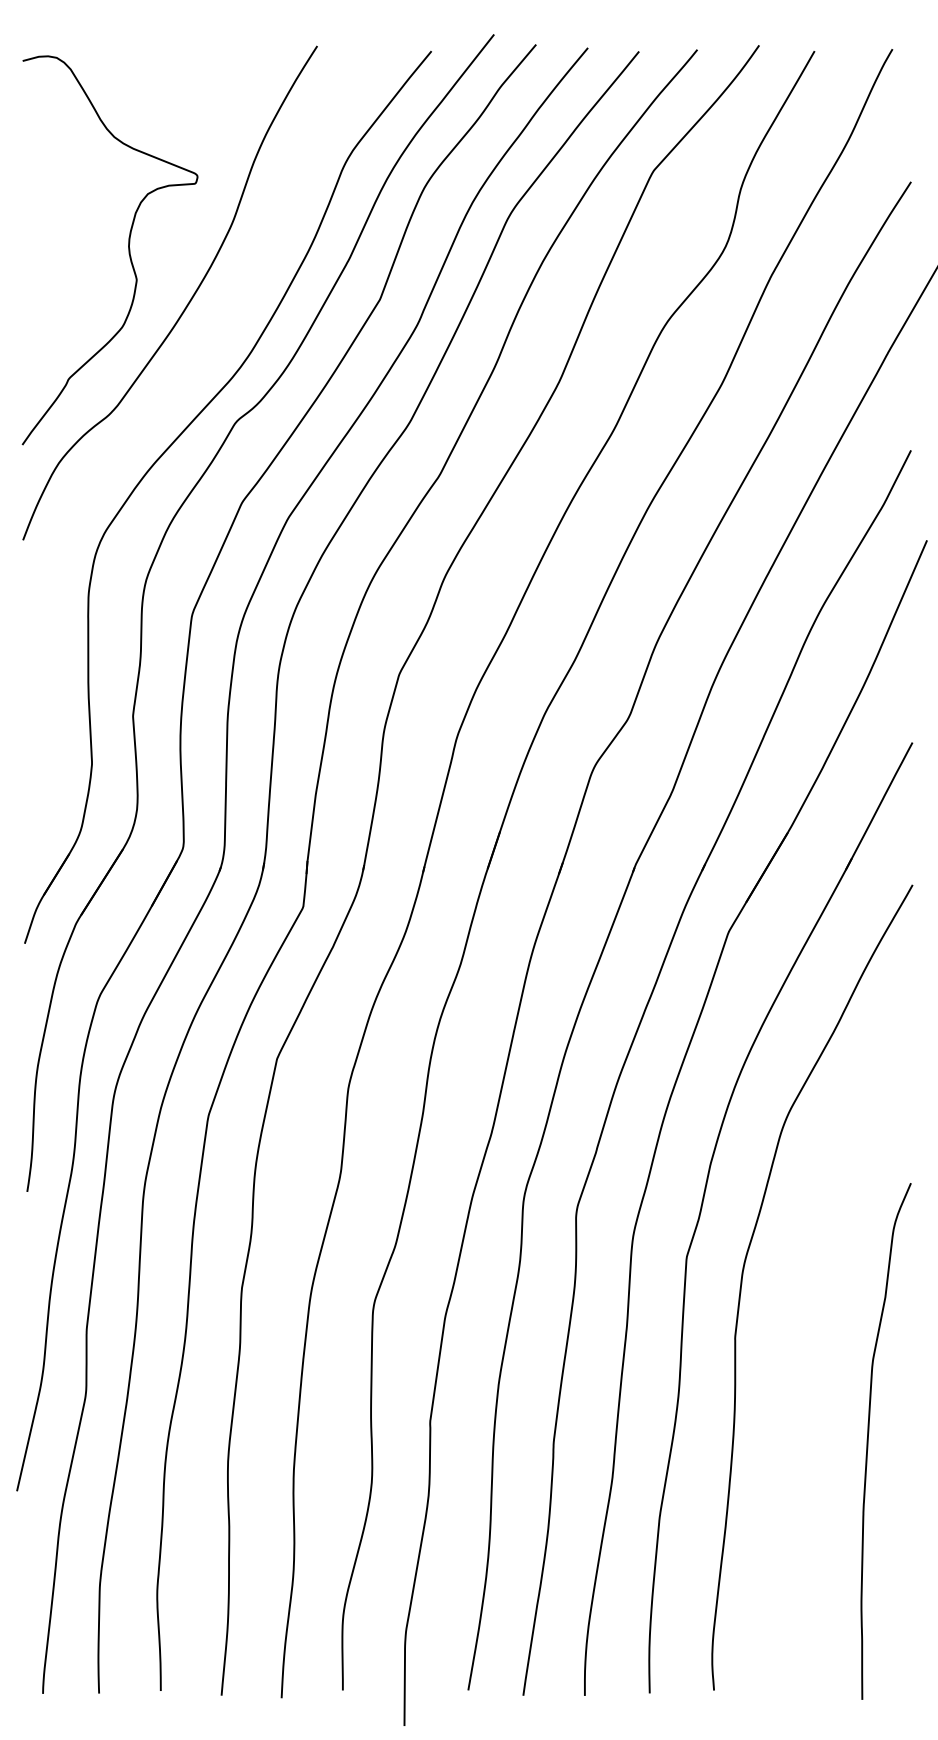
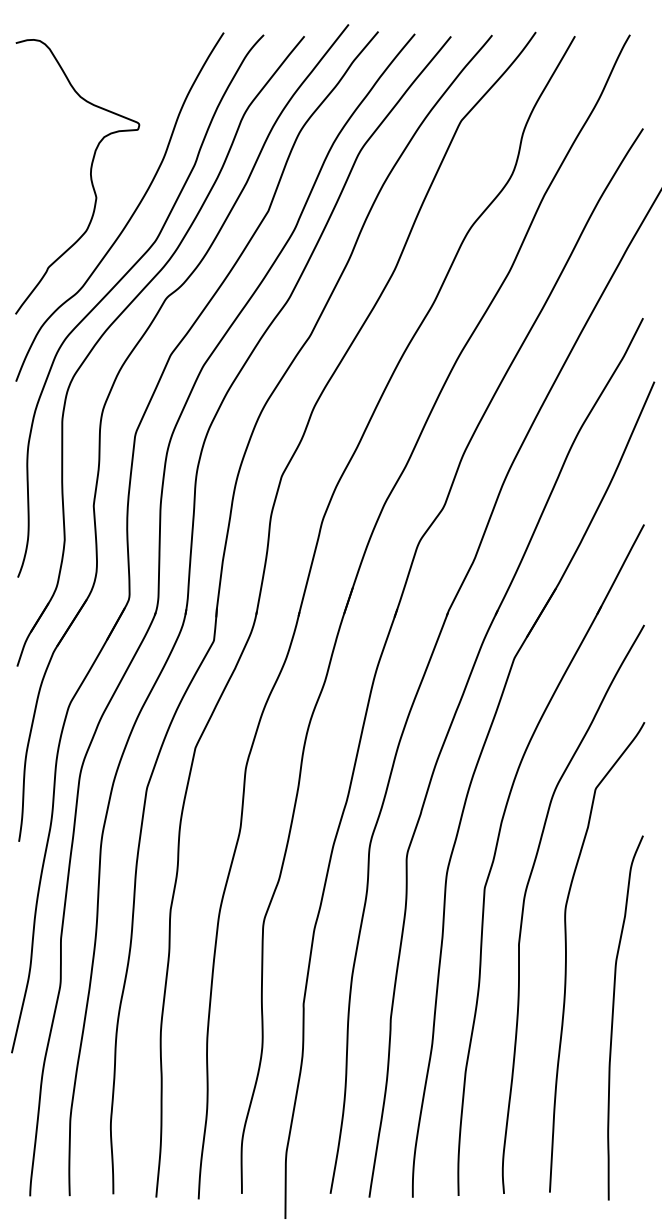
curve: (168, 400) -> (118, 282), added
curve: (802, 1355) -> (566, 957), added

